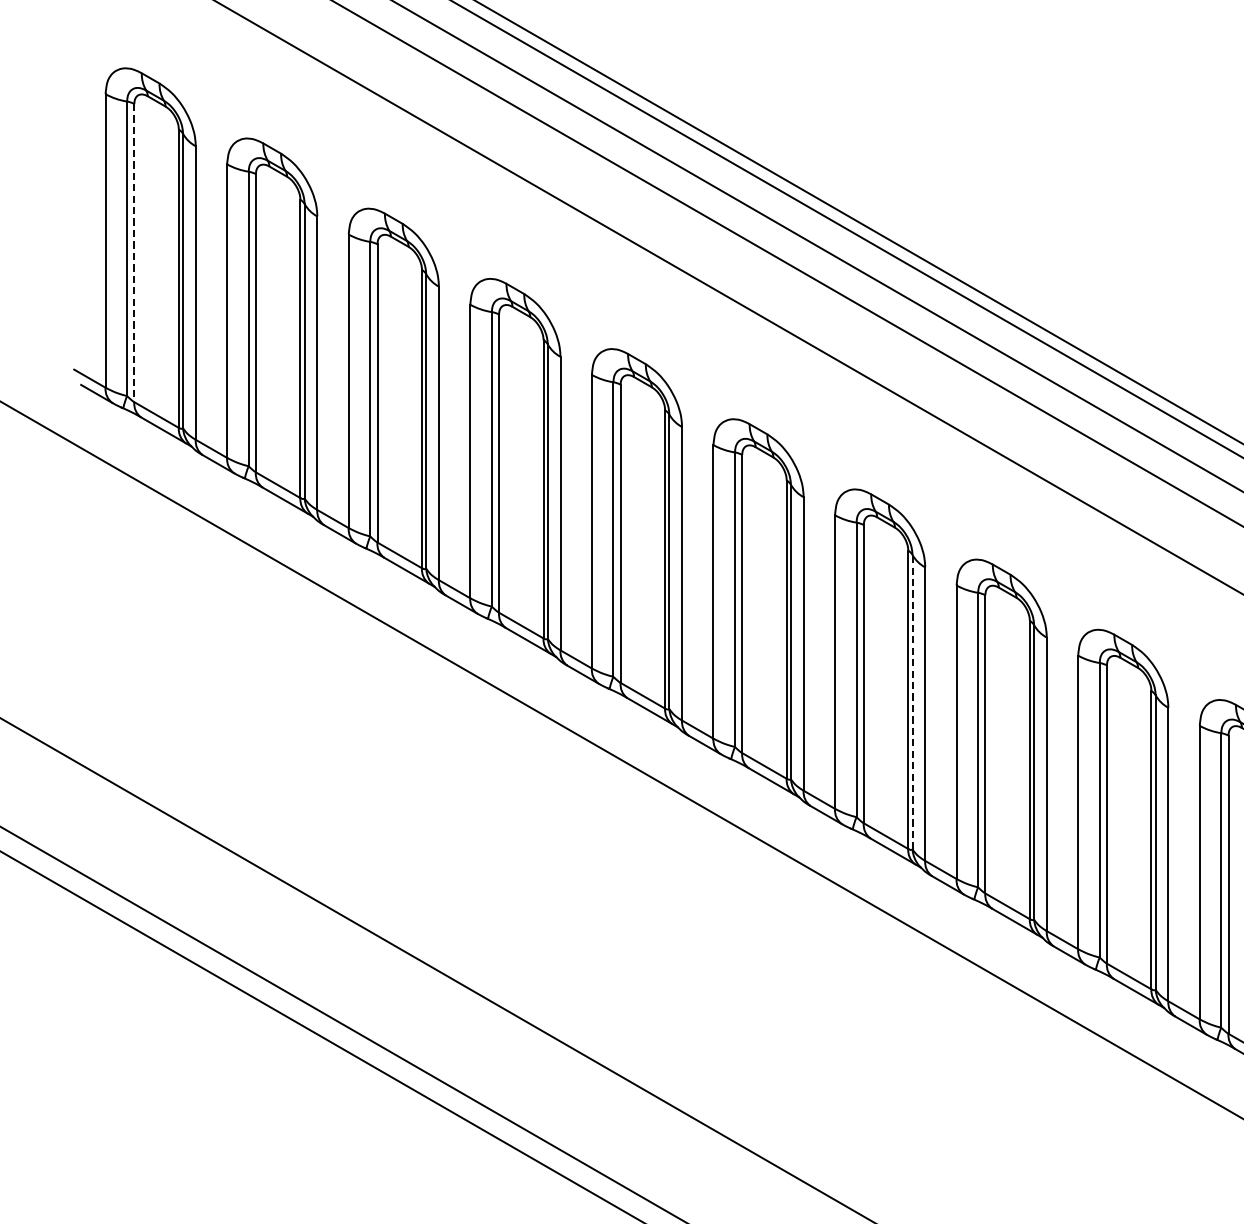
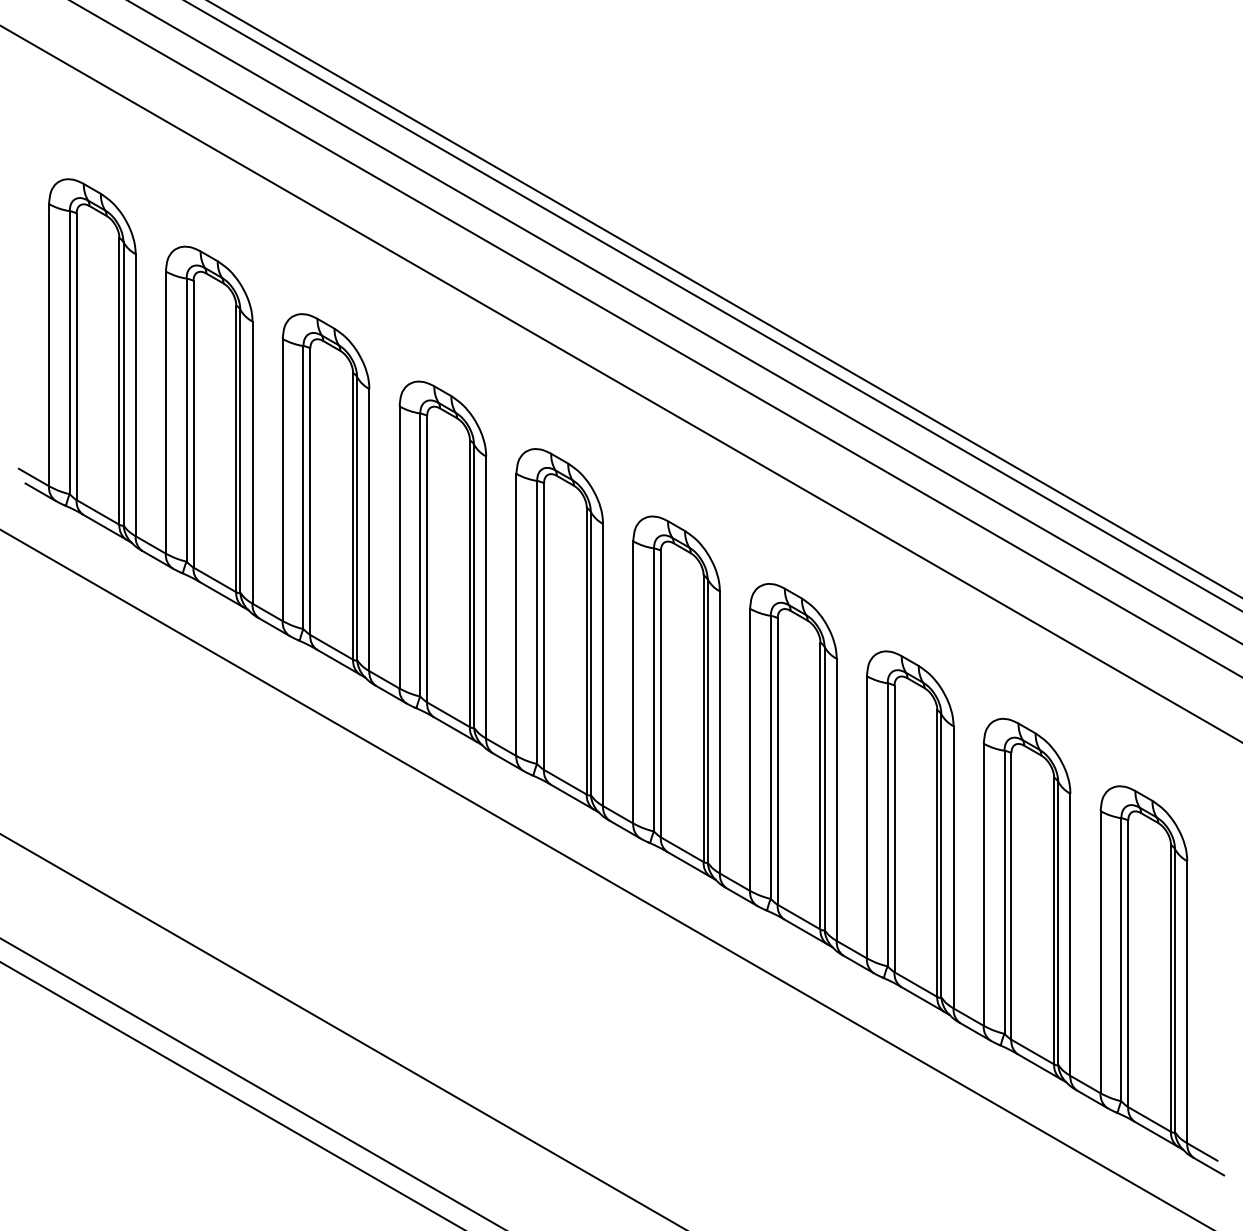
line: (134, 253) -> (76, 357), dashed -> solid
line: (912, 702) -> (824, 788), dashed -> solid

